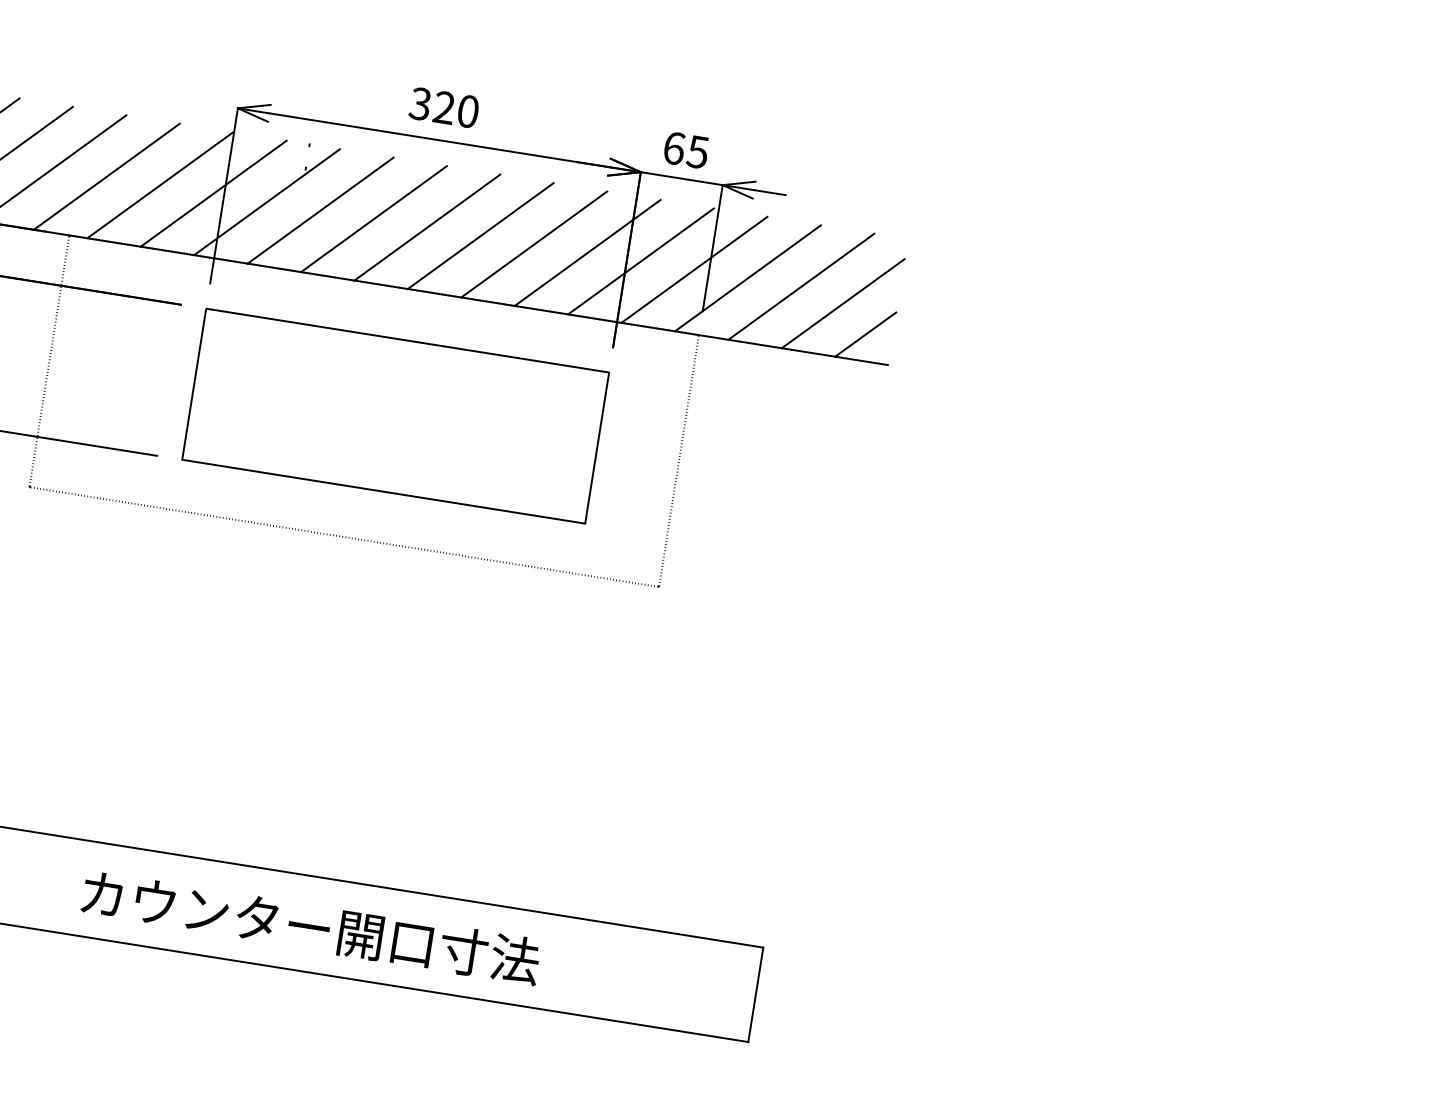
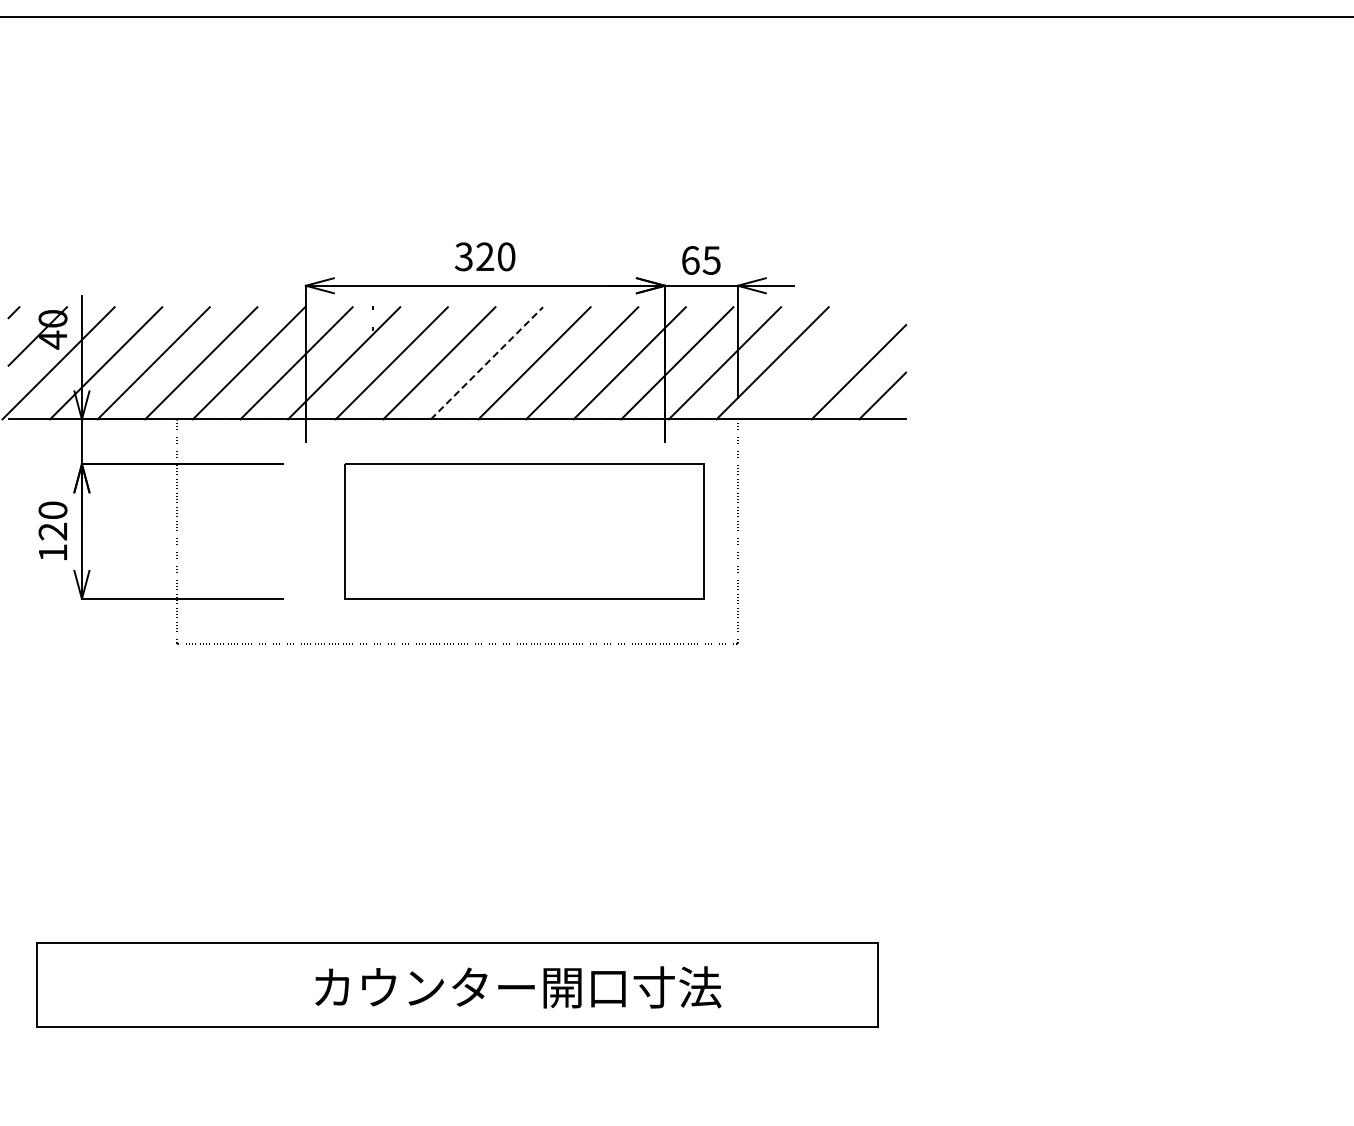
line: (428, 226) -> (487, 362), solid -> dashed
line: (801, 287) -> (820, 363), removed
part: (395, 416) -> (524, 531), moved
text: (311, 927) -> (518, 987), moved

